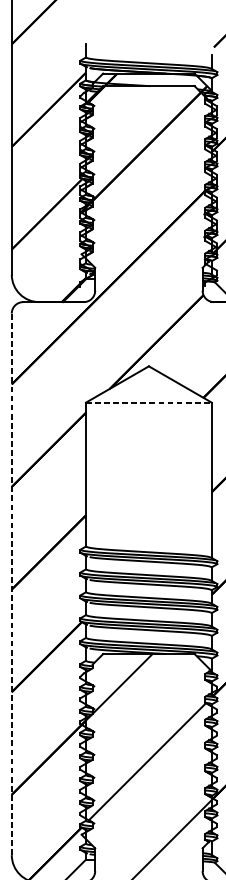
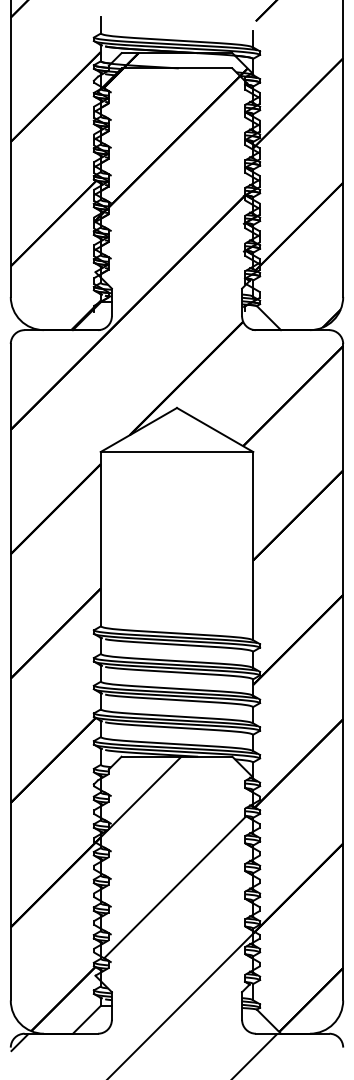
line: (149, 403) -> (177, 452), dashed -> solid
line: (11, 583) -> (10, 671), dashed -> solid

